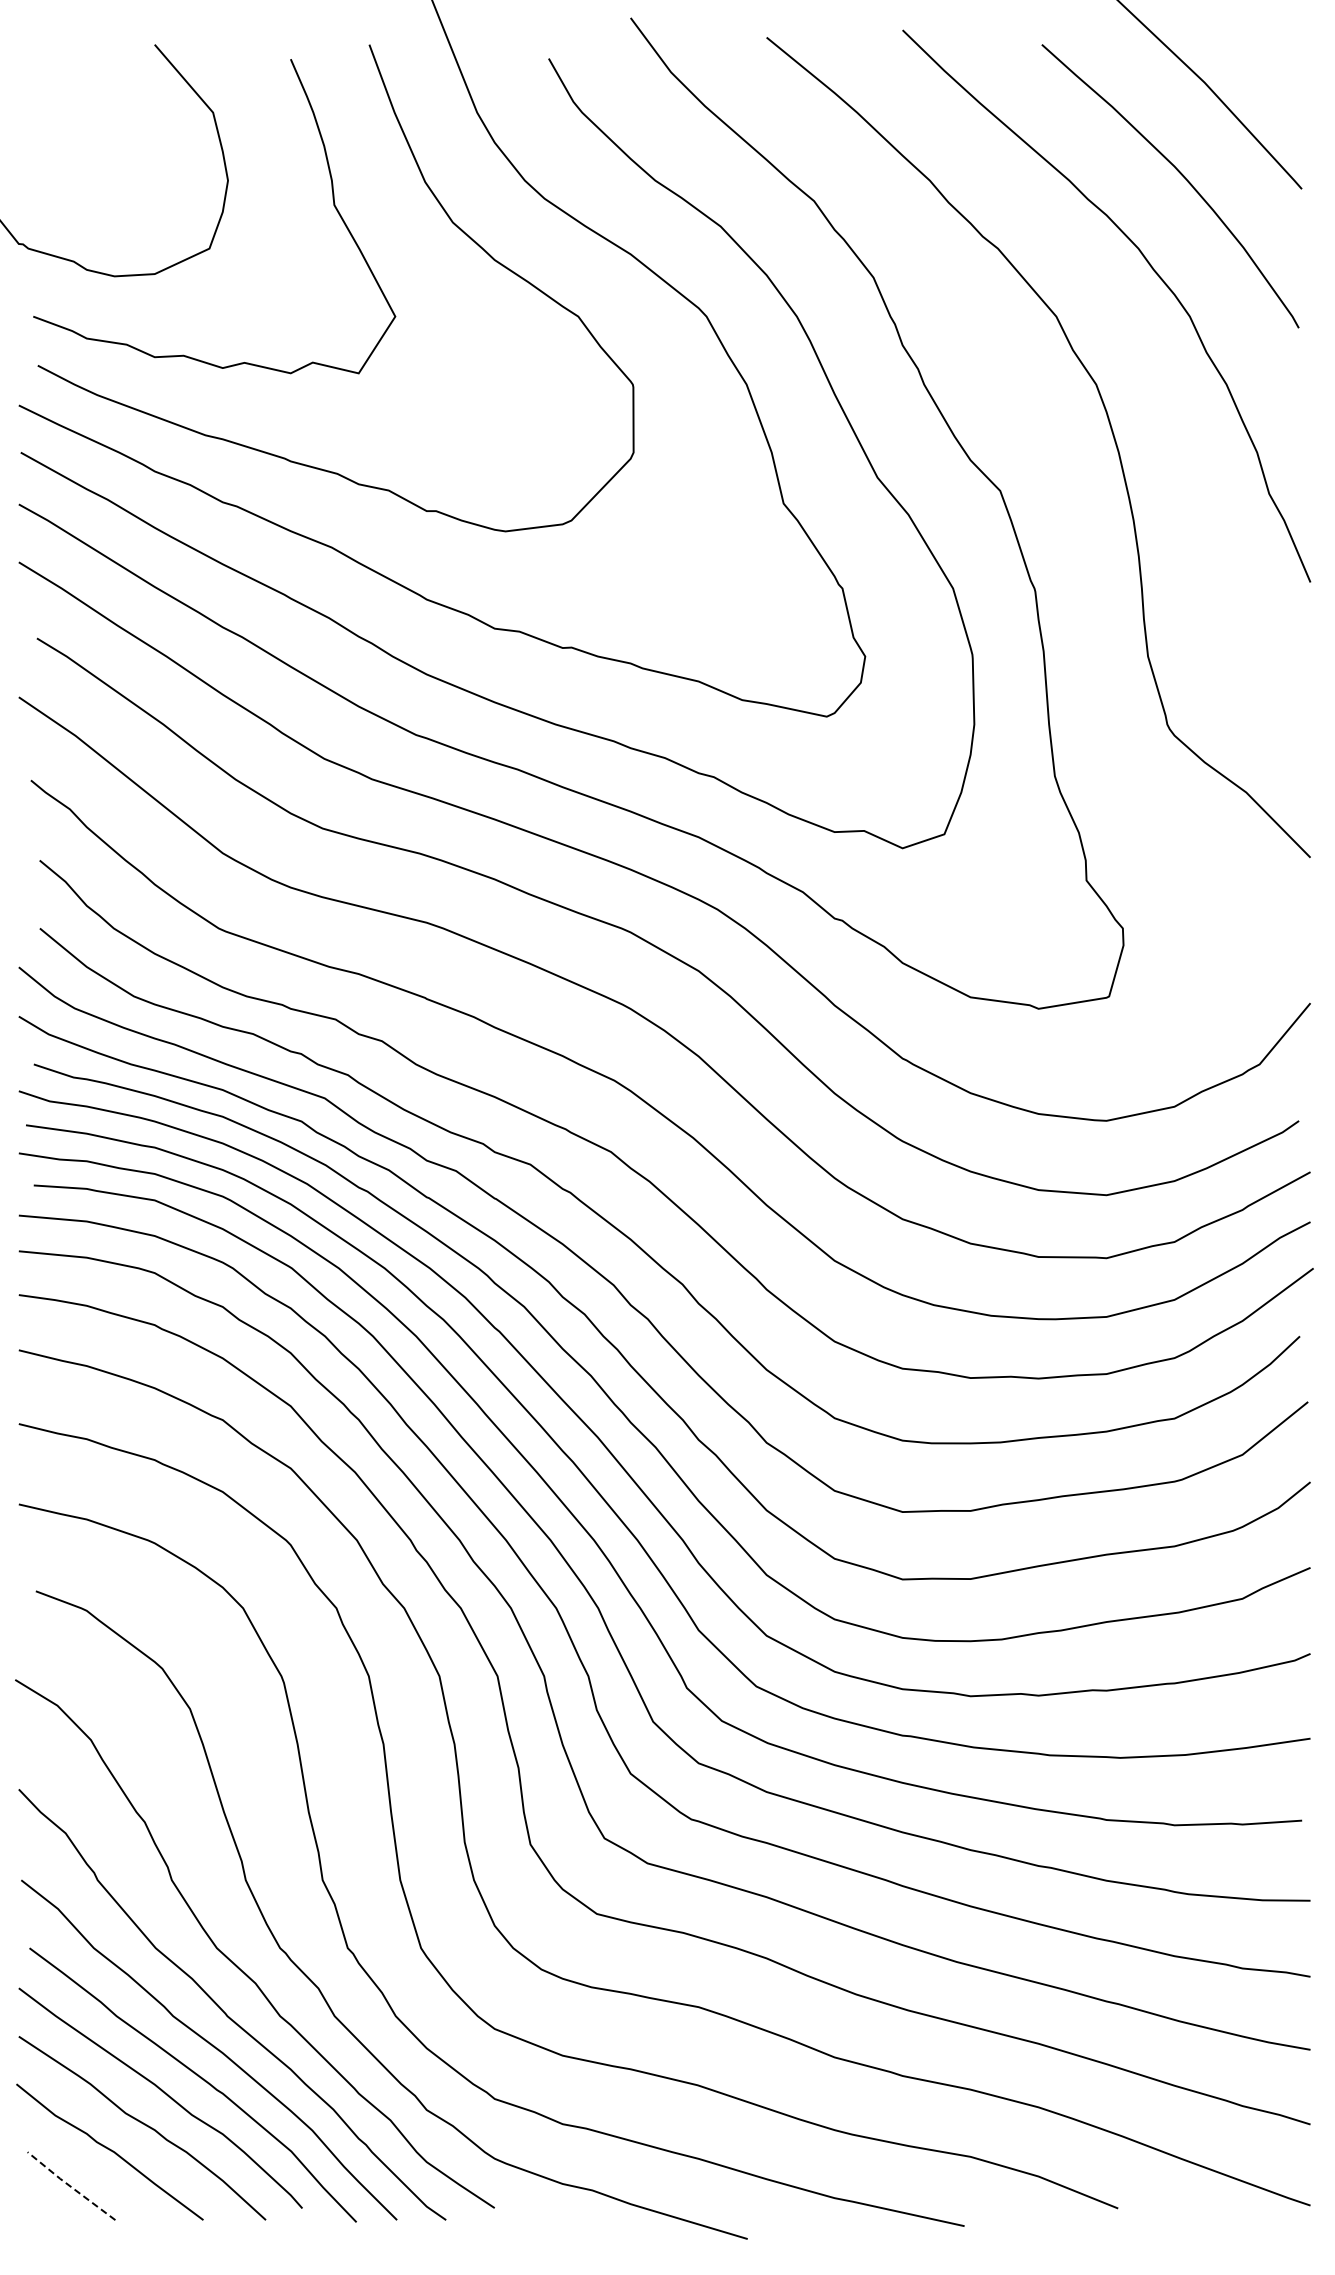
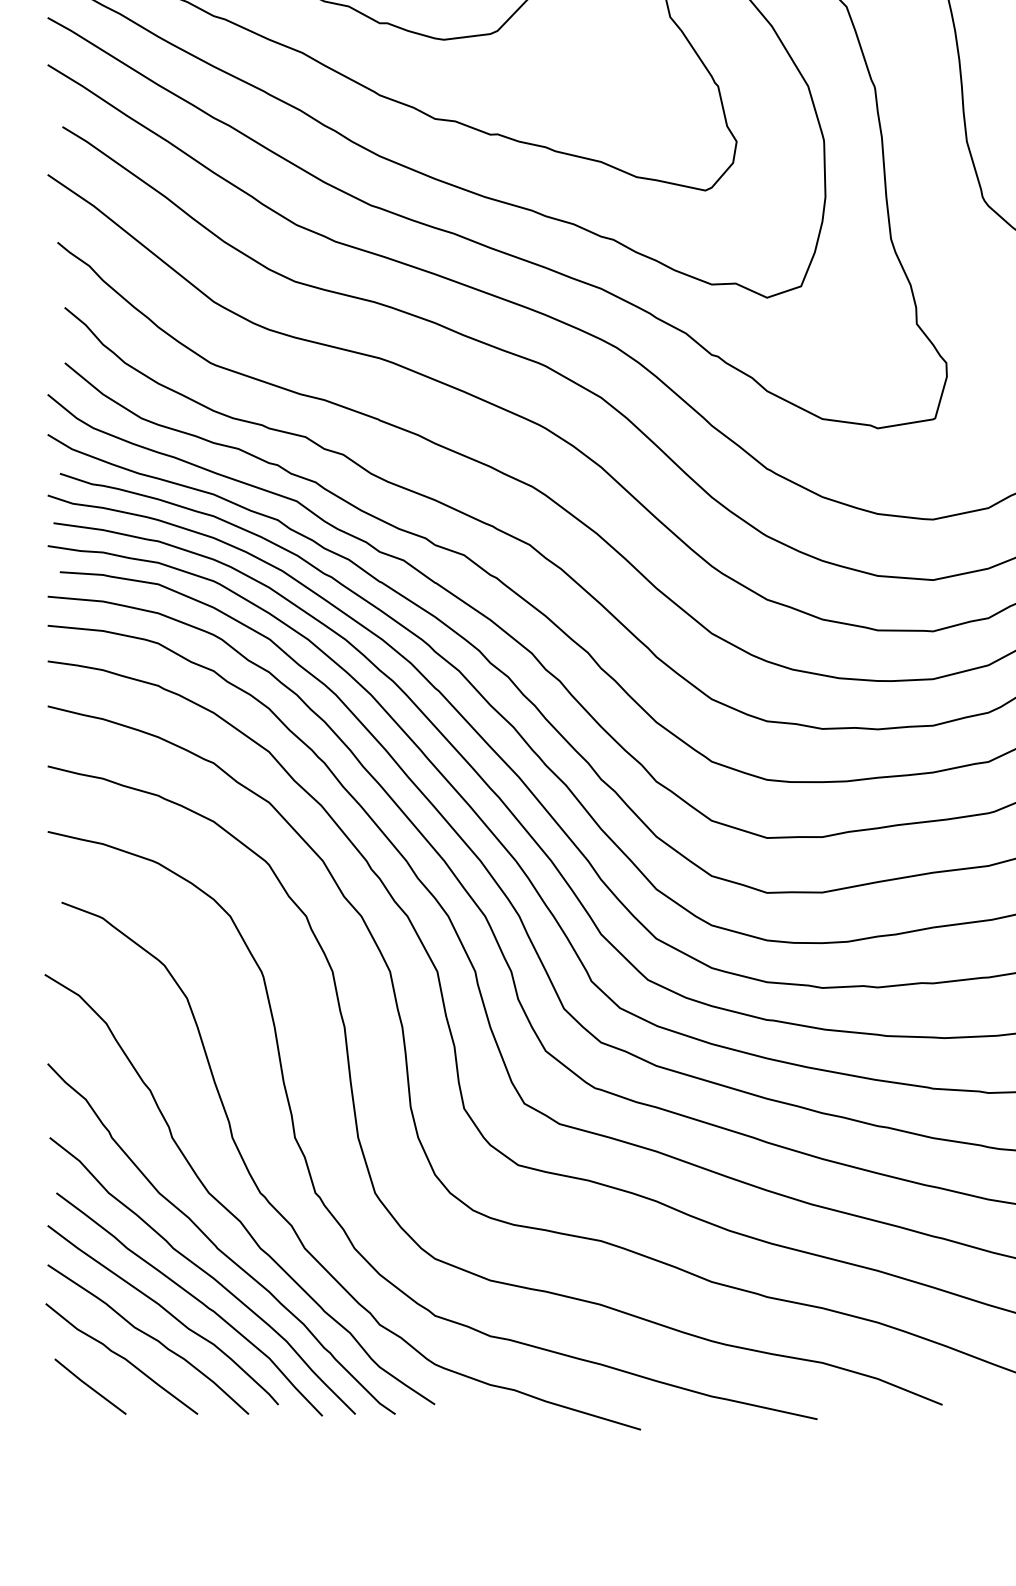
line: (69, 2185) -> (88, 1386), dashed -> solid

